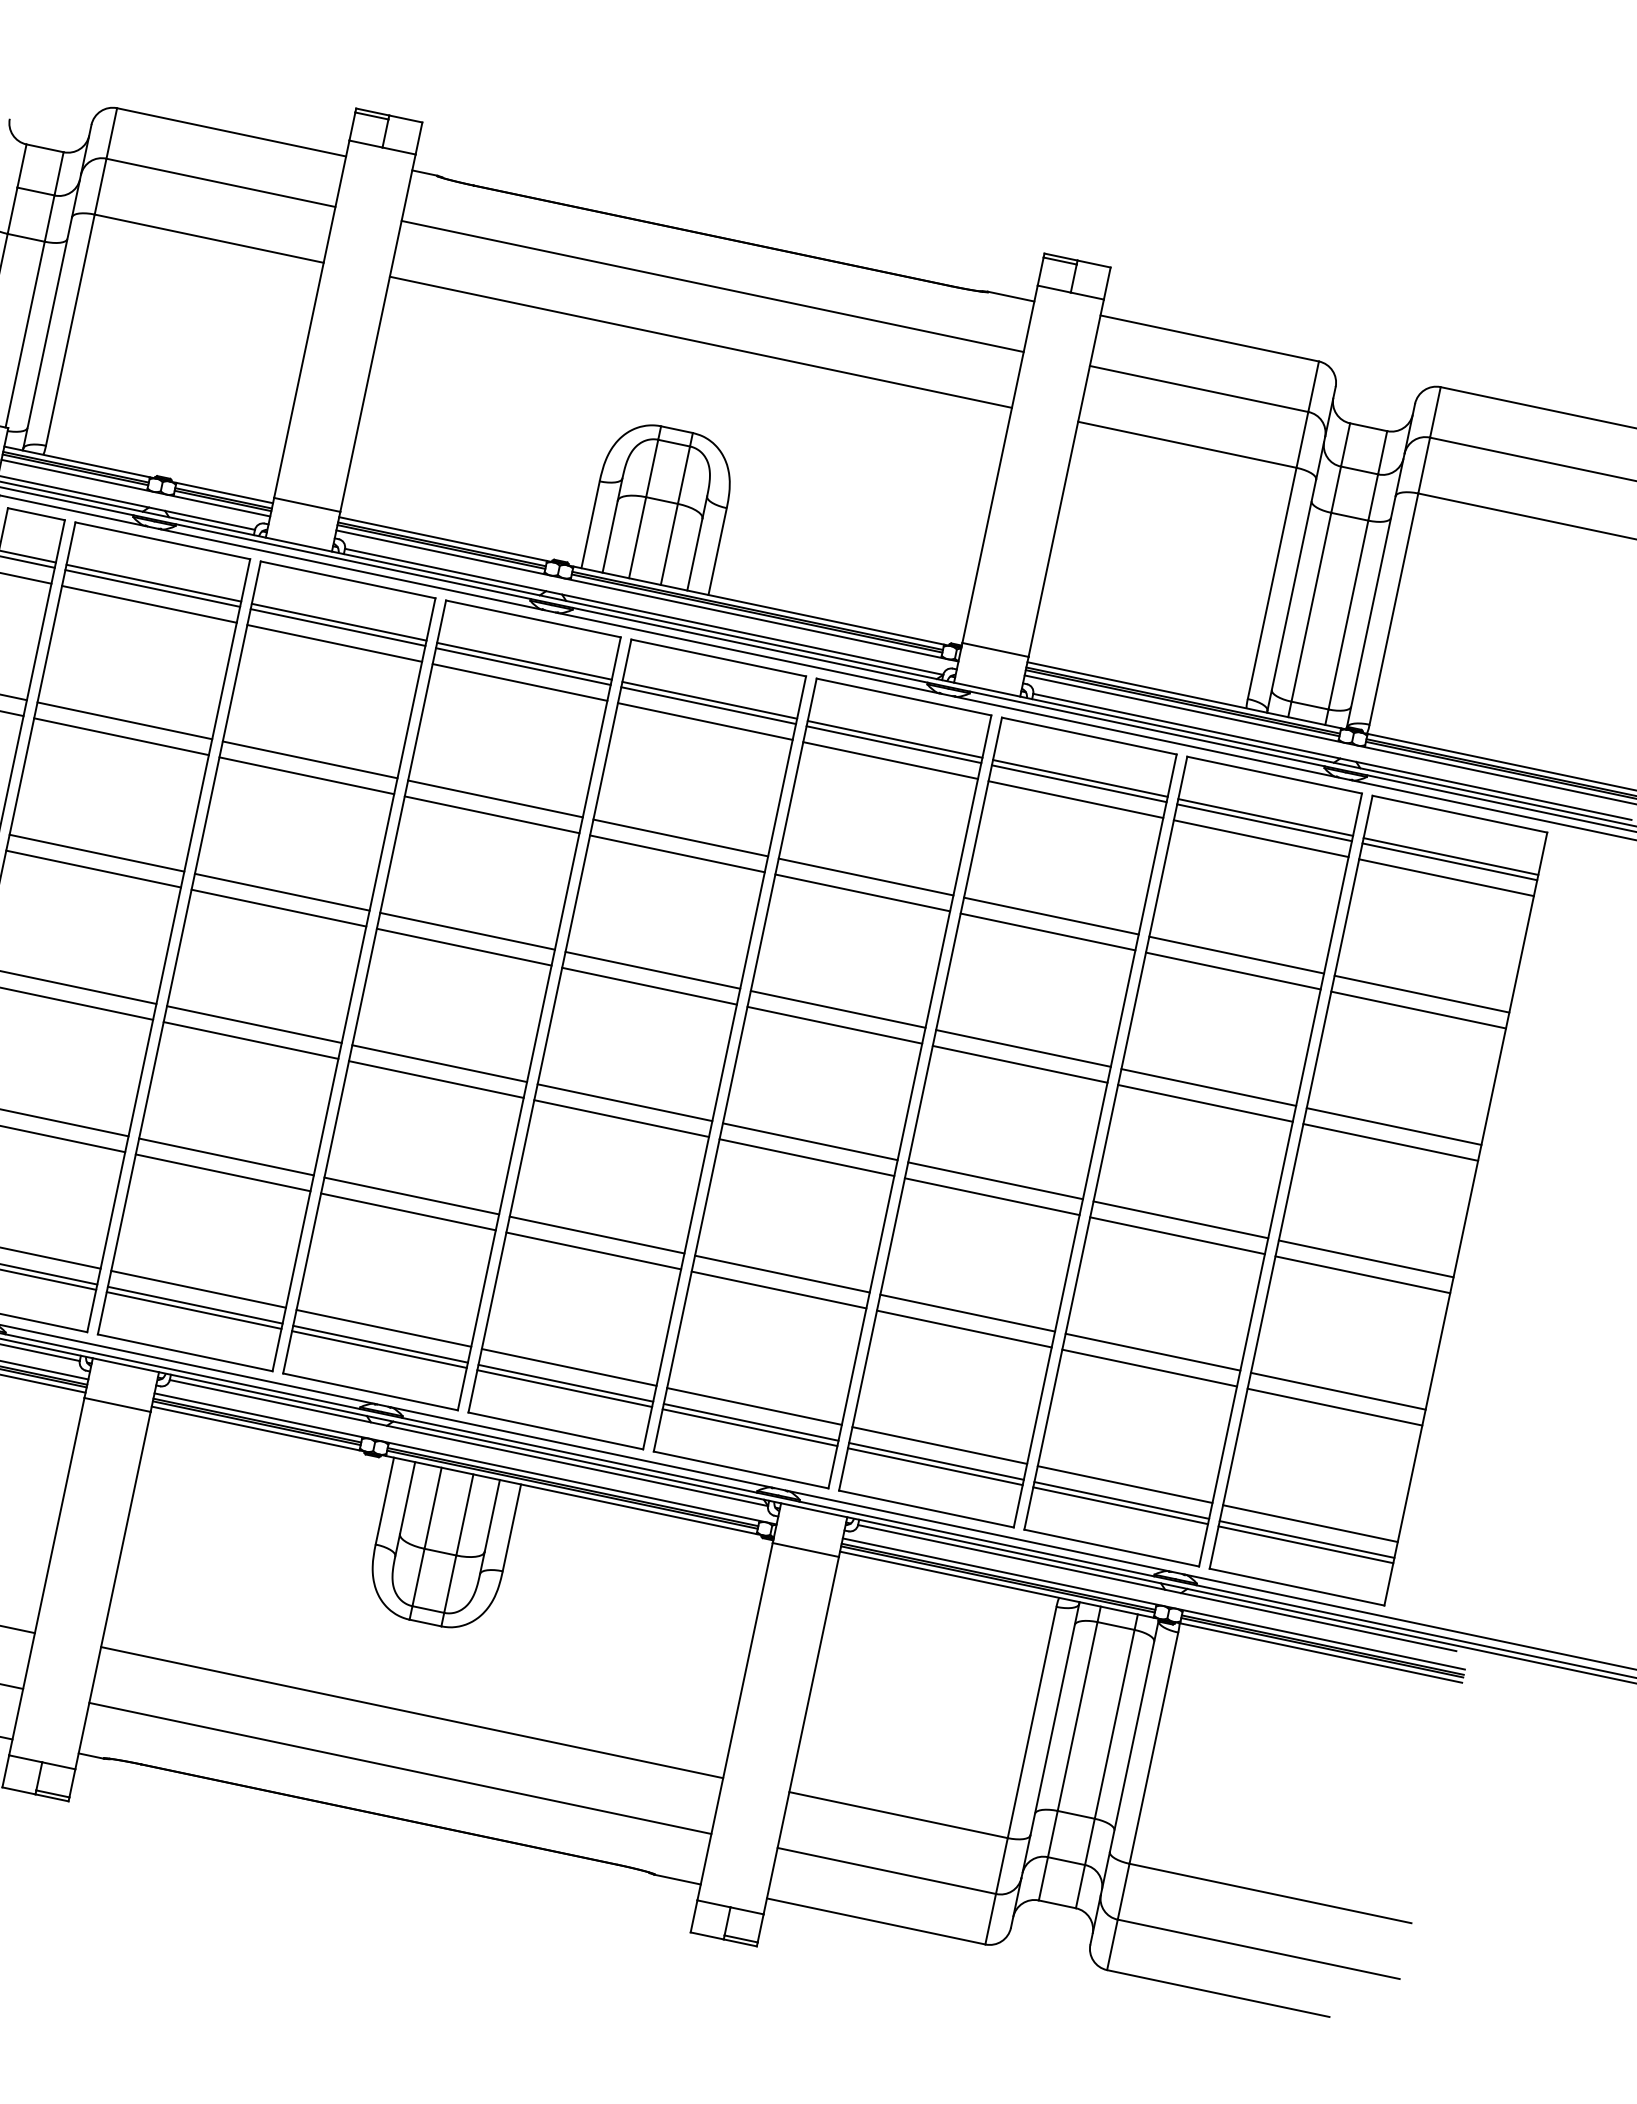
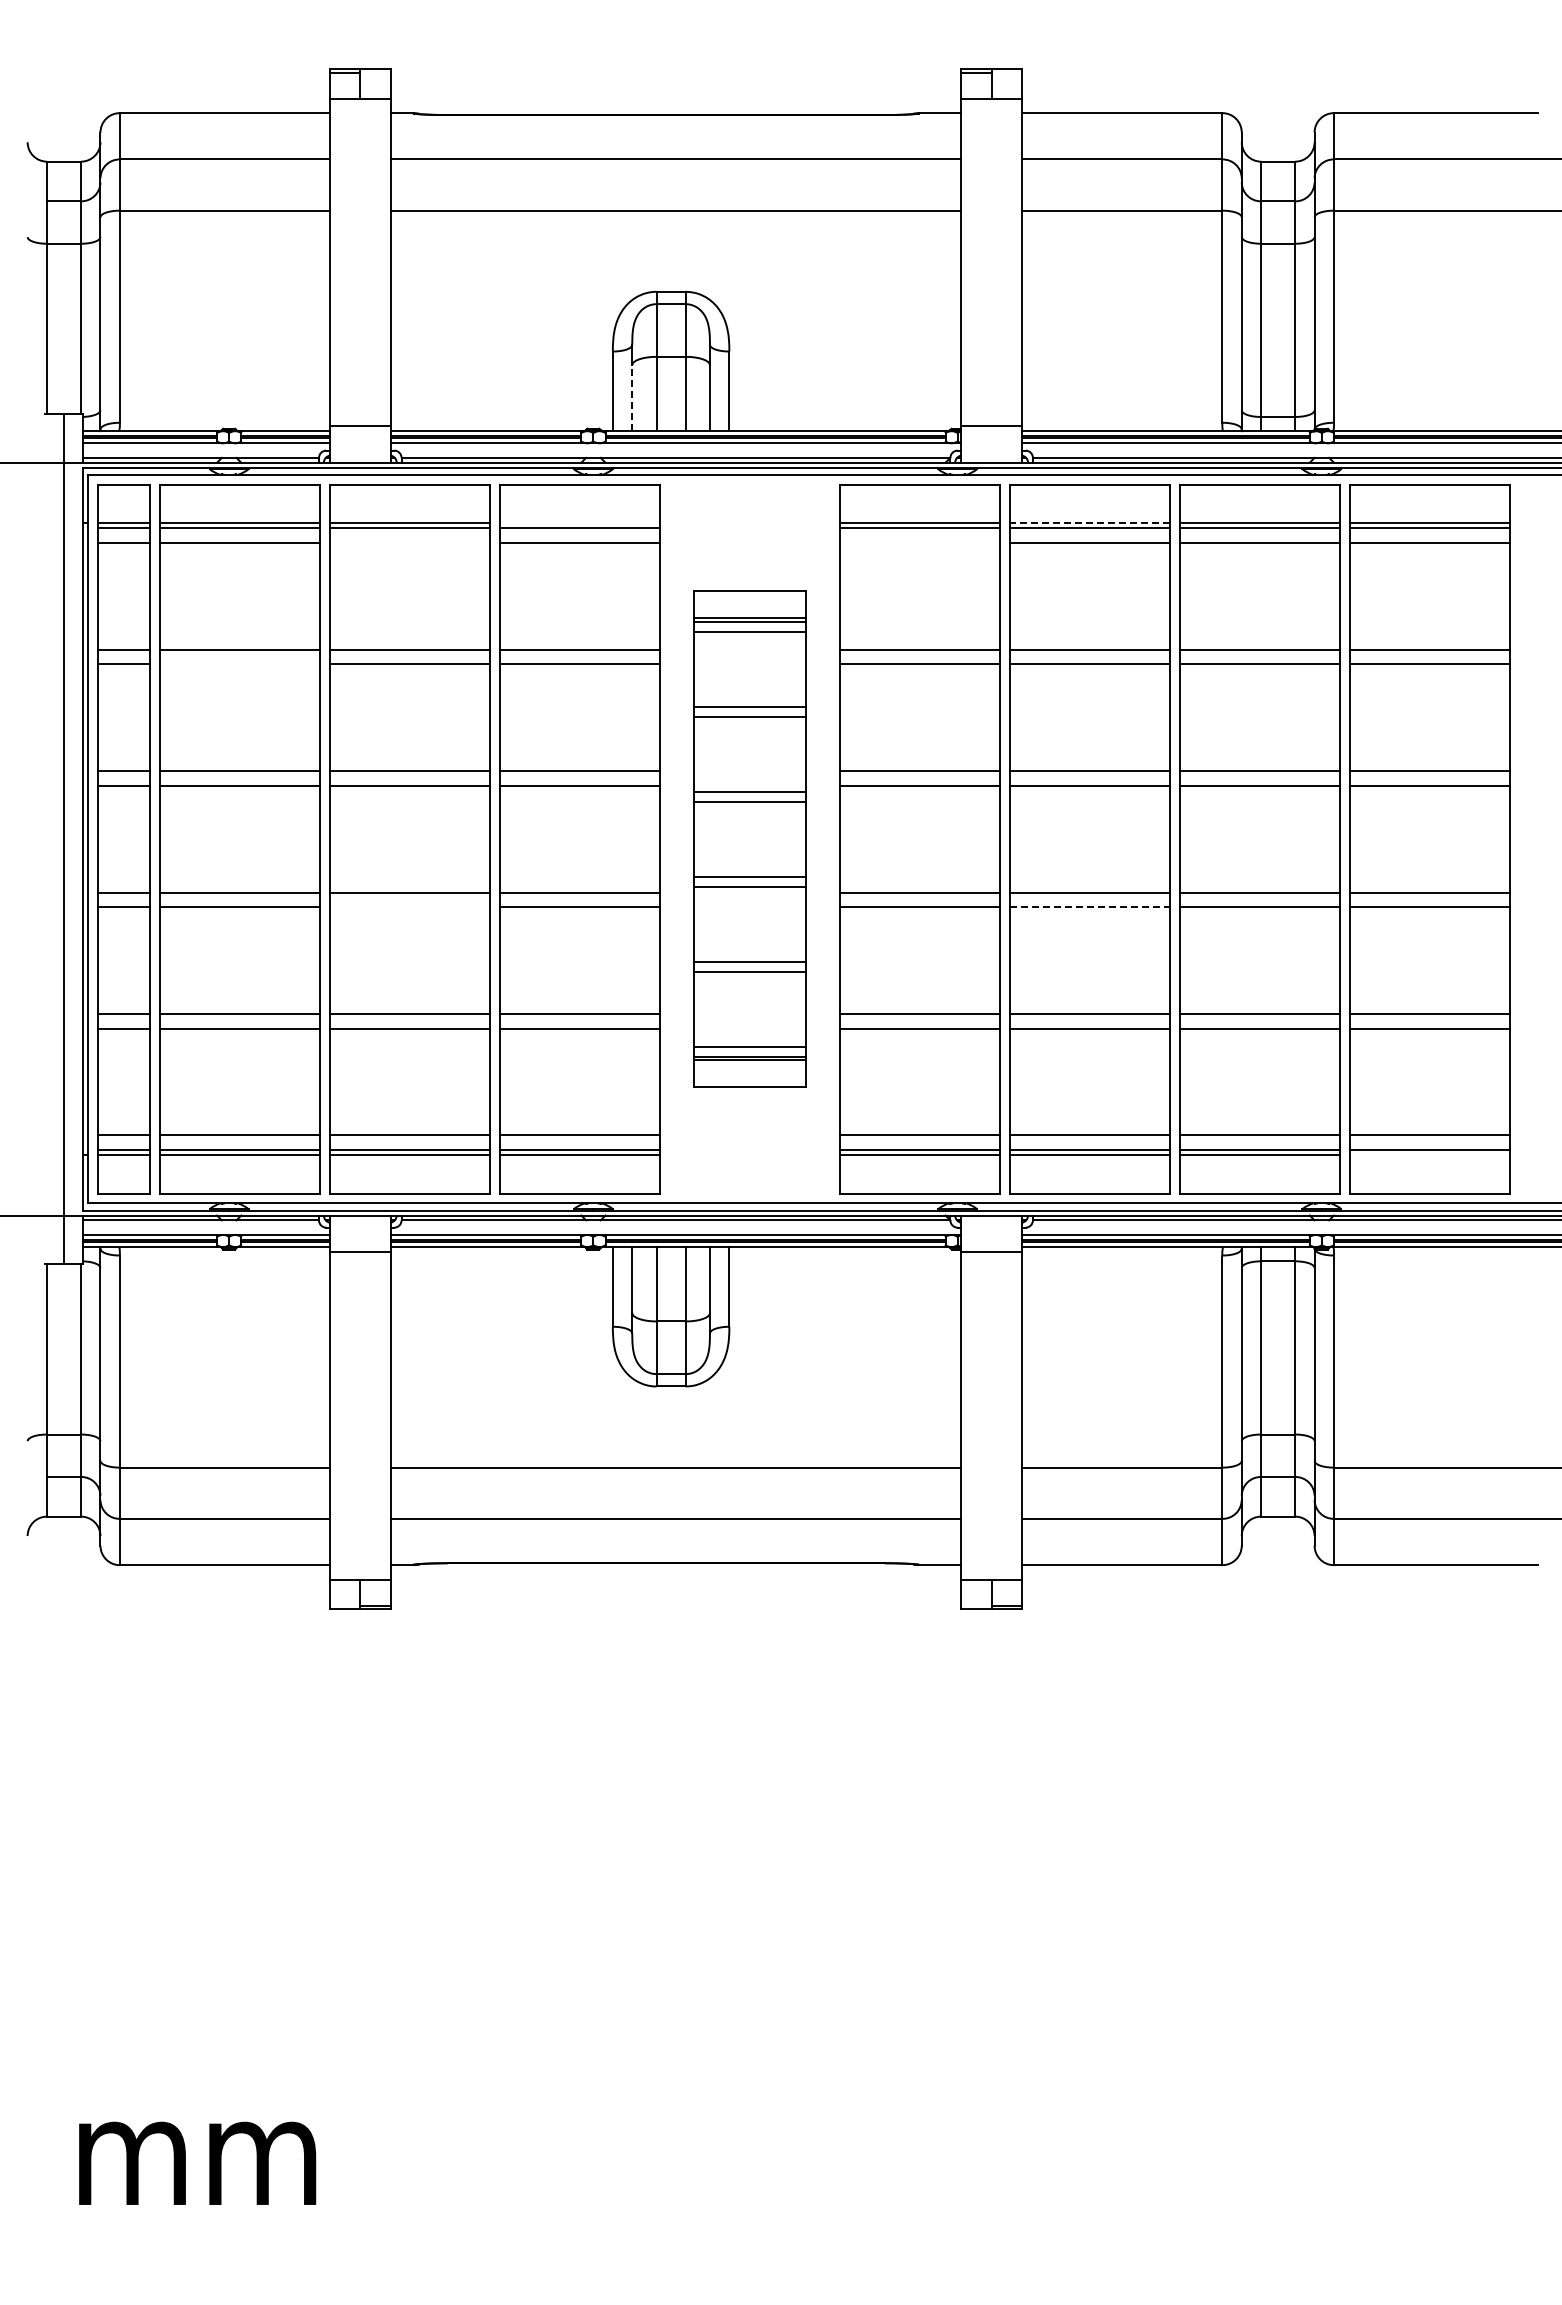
line: (610, 536) -> (632, 397), solid -> dashed
line: (334, 642) -> (409, 542), removed
line: (523, 661) -> (579, 523), removed
line: (120, 736) -> (239, 664), removed
line: (890, 760) -> (919, 542), removed
line: (1079, 778) -> (1089, 523), solid -> dashed
line: (250, 1040) -> (409, 907), removed
part: (636, 1044) -> (749, 839), size x0.7
line: (992, 1197) -> (1090, 907), solid -> dashed
line: (1305, 1544) -> (1429, 1154), removed

